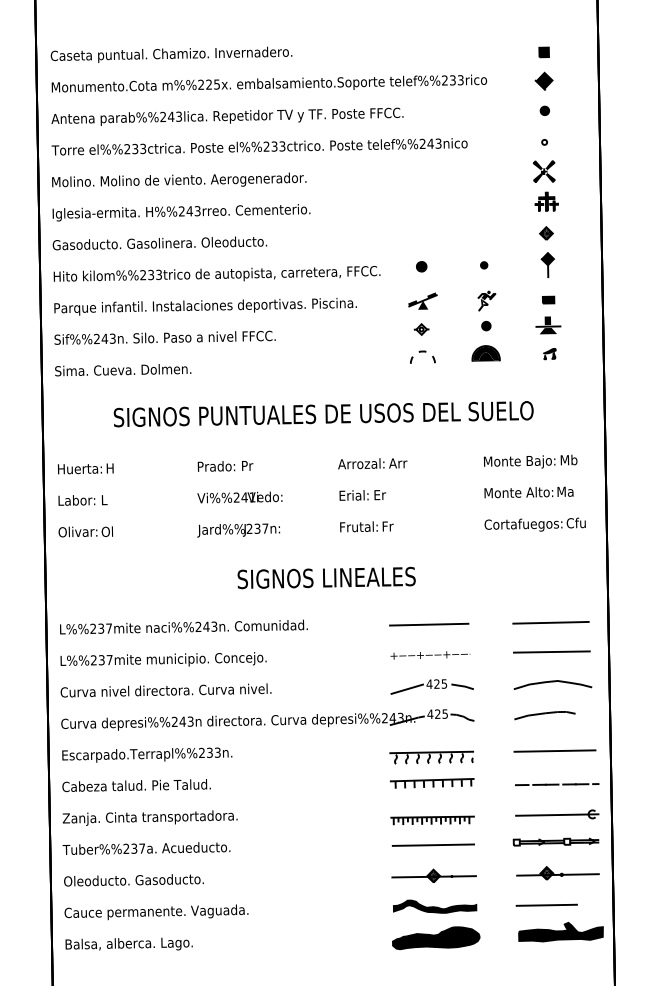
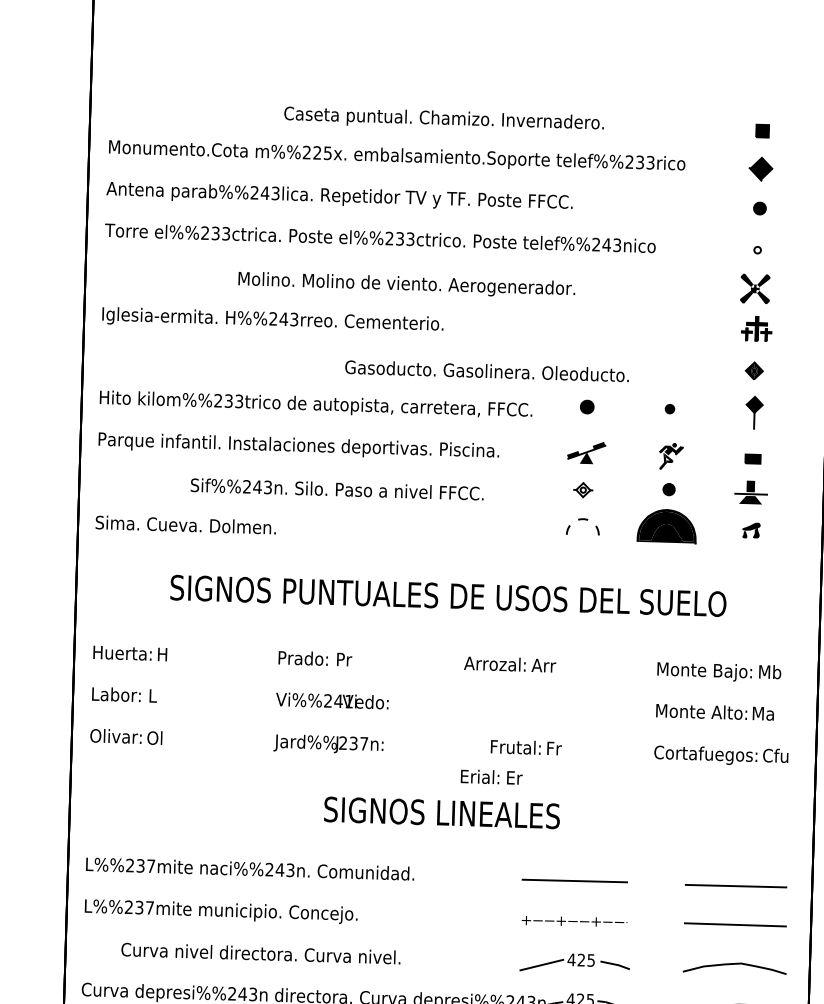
text: (171, 54) -> (444, 118), moved
text: (179, 179) -> (407, 282), moved
text: (159, 243) -> (486, 371), moved
text: (164, 337) -> (336, 489), moved
part: (485, 353) -> (666, 525), size x1.6
text: (362, 495) -> (491, 777), moved
text: (366, 526) -> (525, 747), moved
text: (165, 690) -> (260, 953), moved

